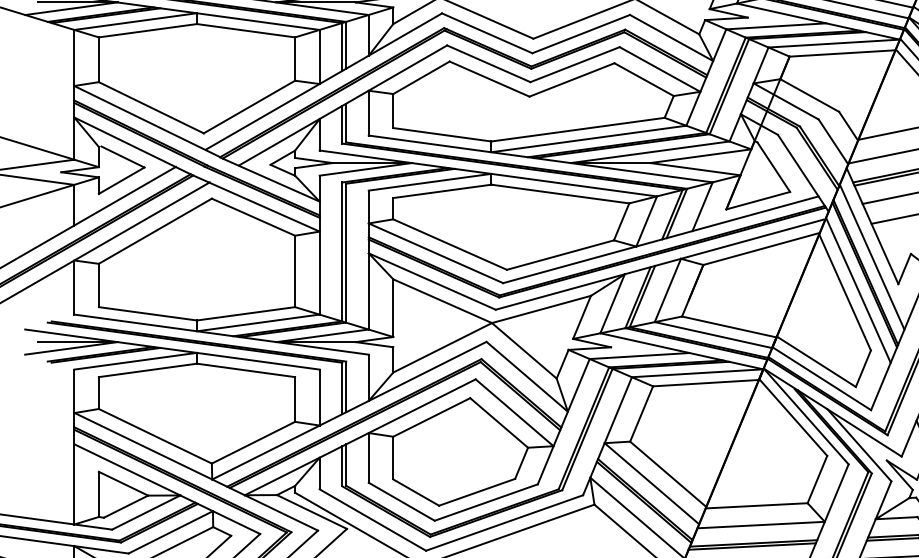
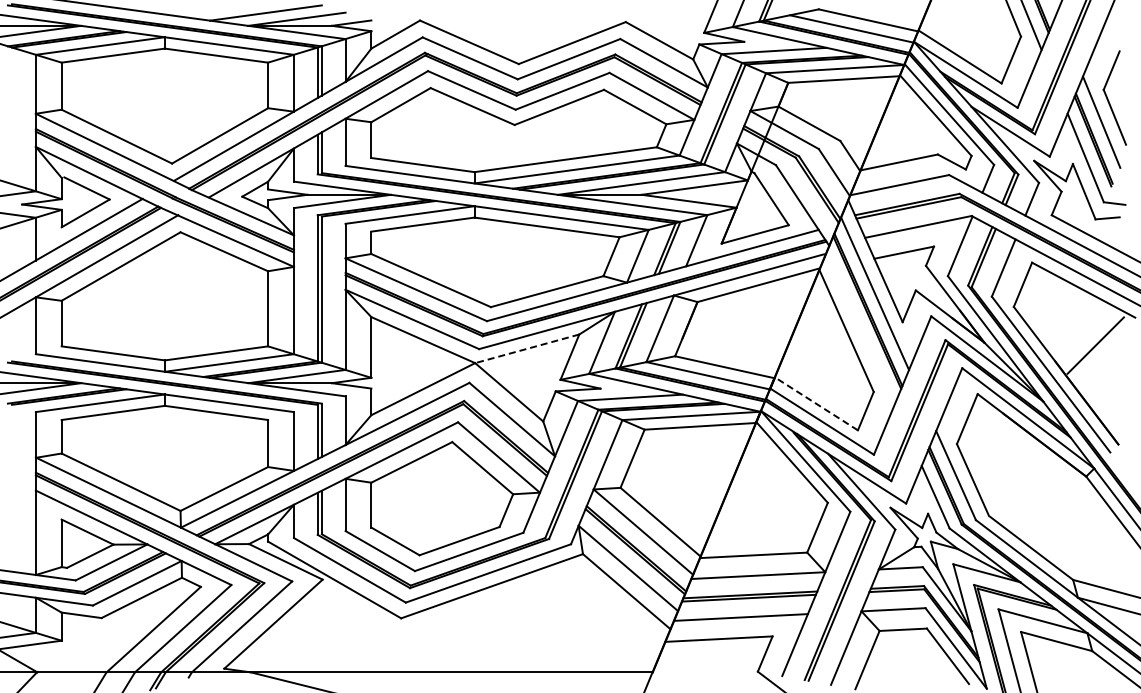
line: (858, 290) -> (860, 328), removed
line: (541, 309) -> (527, 348), solid -> dashed
line: (816, 361) -> (816, 403), solid -> dashed

